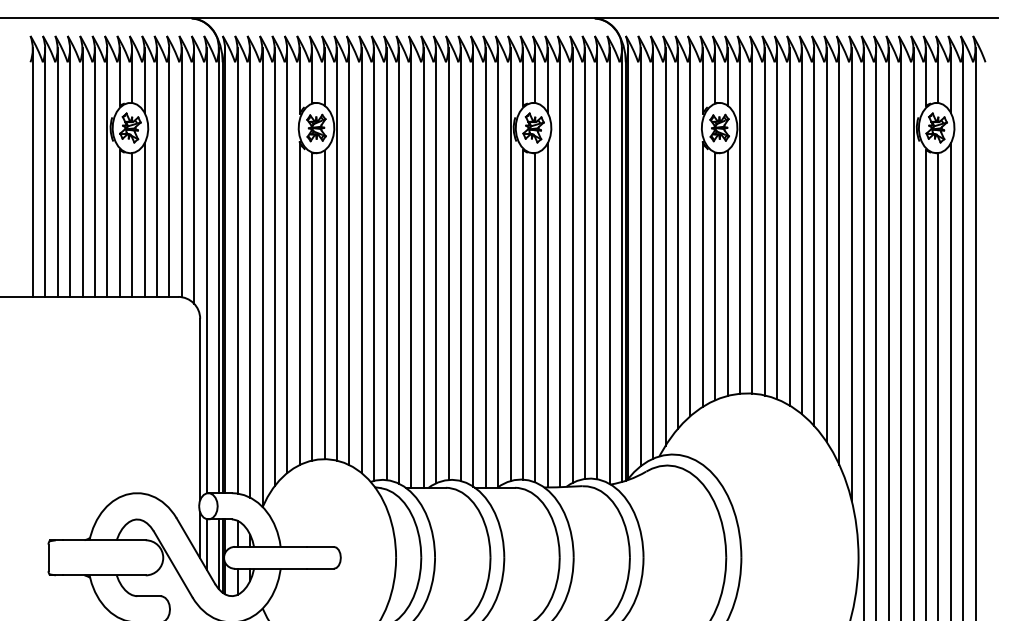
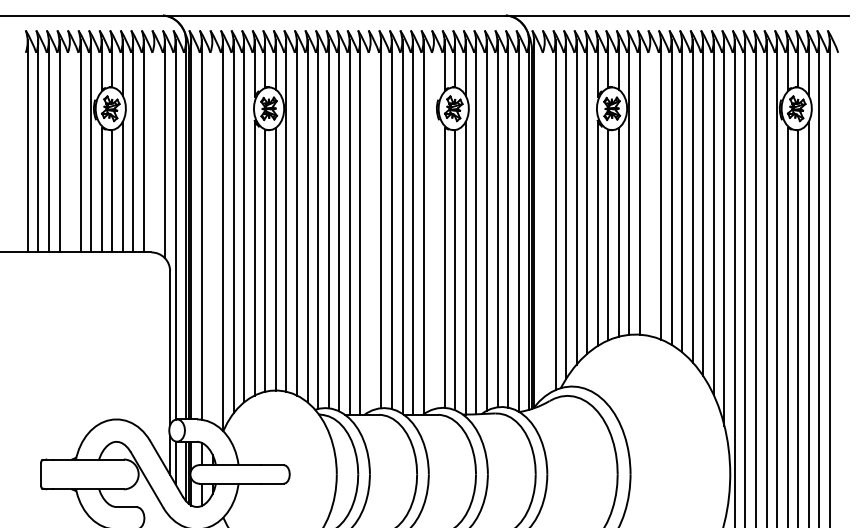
line: (82, 171) -> (69, 145), removed
line: (181, 172) -> (154, 146), removed
line: (764, 221) -> (650, 188), removed
line: (640, 256) -> (544, 218), removed
line: (510, 264) -> (434, 224), removed
line: (436, 265) -> (371, 225), removed
line: (250, 272) -> (212, 231), removed

